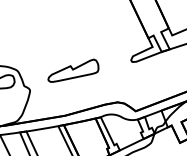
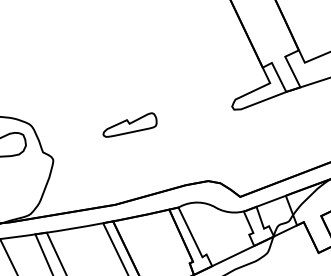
part: (73, 70) -> (130, 124), size x0.6

